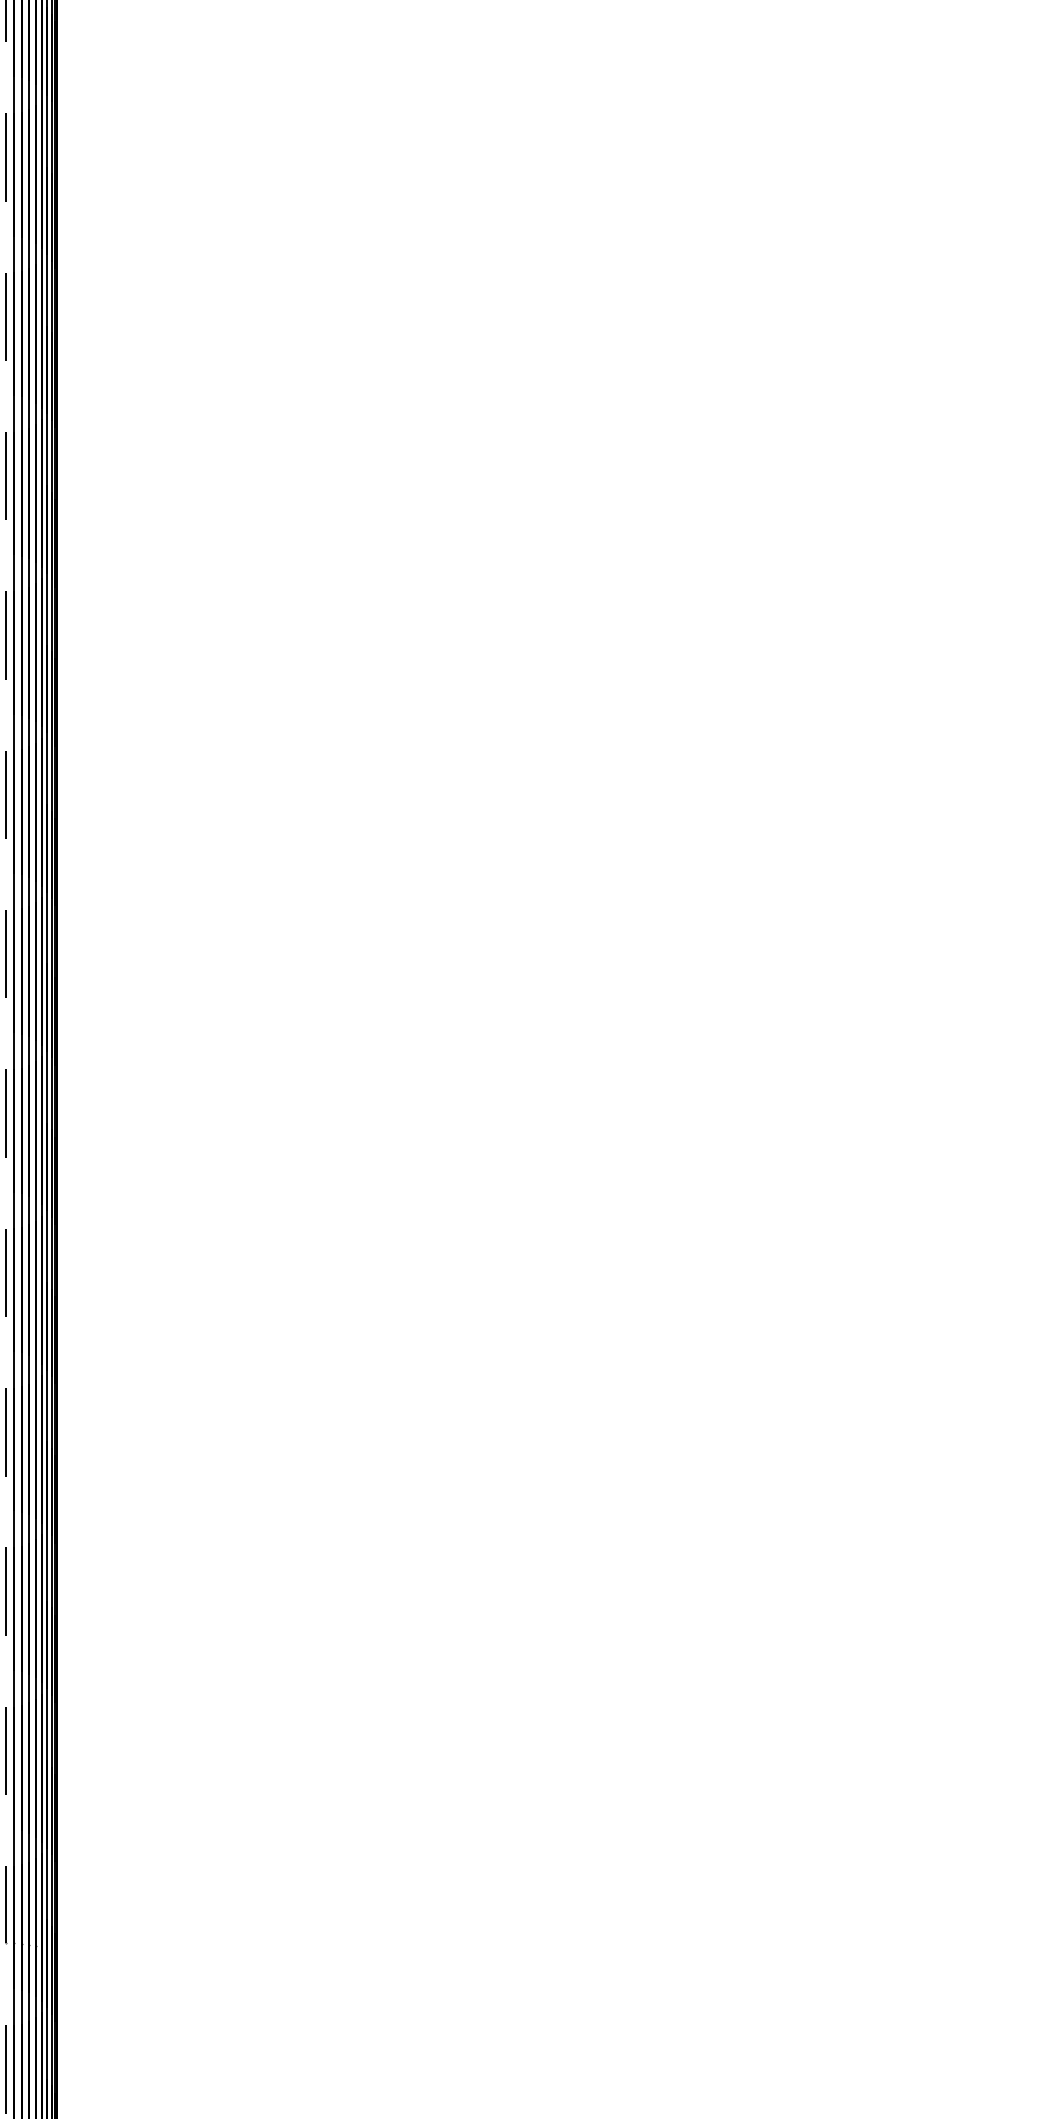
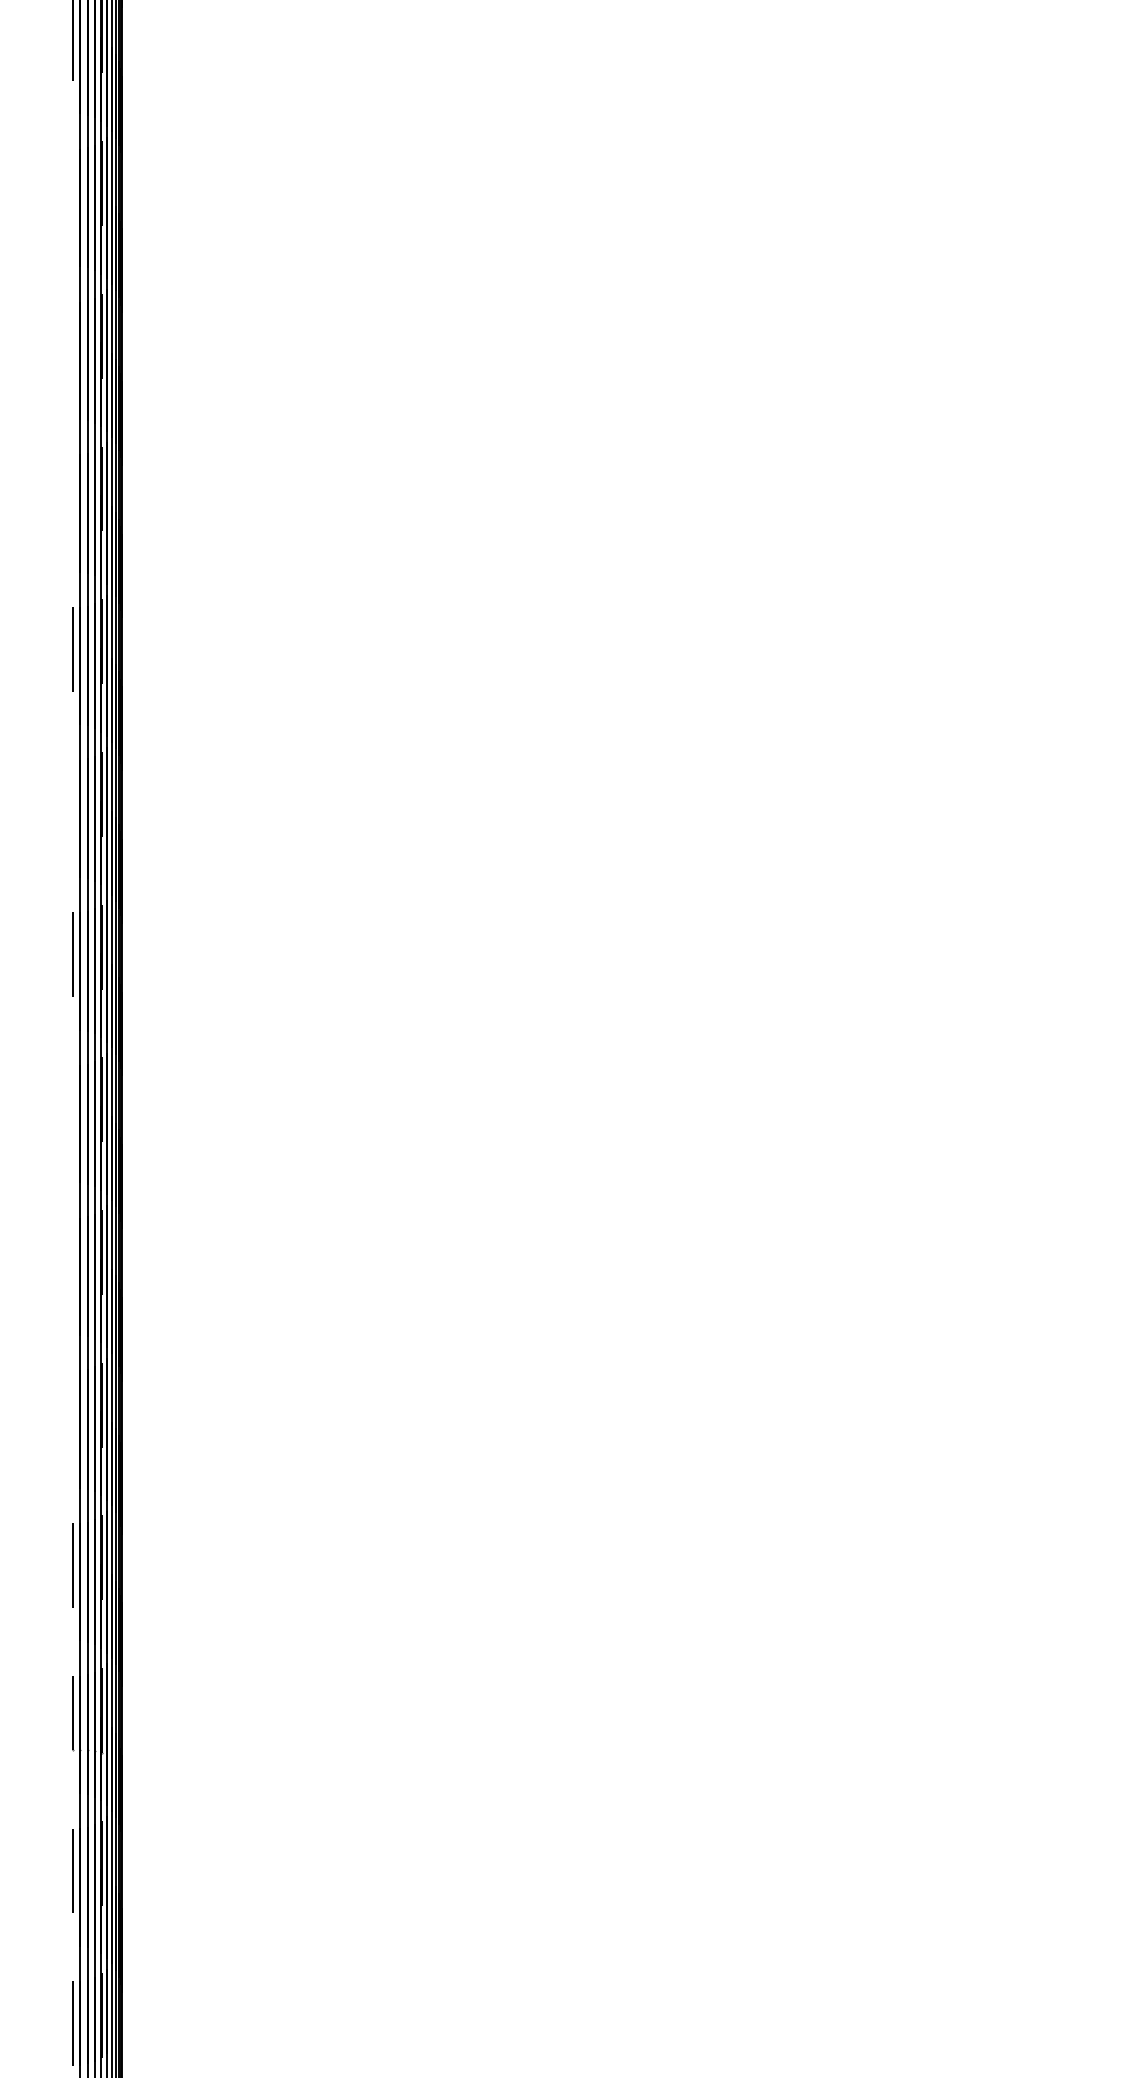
line: (6, 316) -> (73, 191), removed
line: (6, 475) -> (73, 343), removed
line: (6, 635) -> (73, 496), removed
line: (6, 953) -> (73, 801), removed
line: (6, 1272) -> (73, 1107), removed
line: (6, 1431) -> (73, 1259), removed
line: (6, 1591) -> (73, 1412), removed

